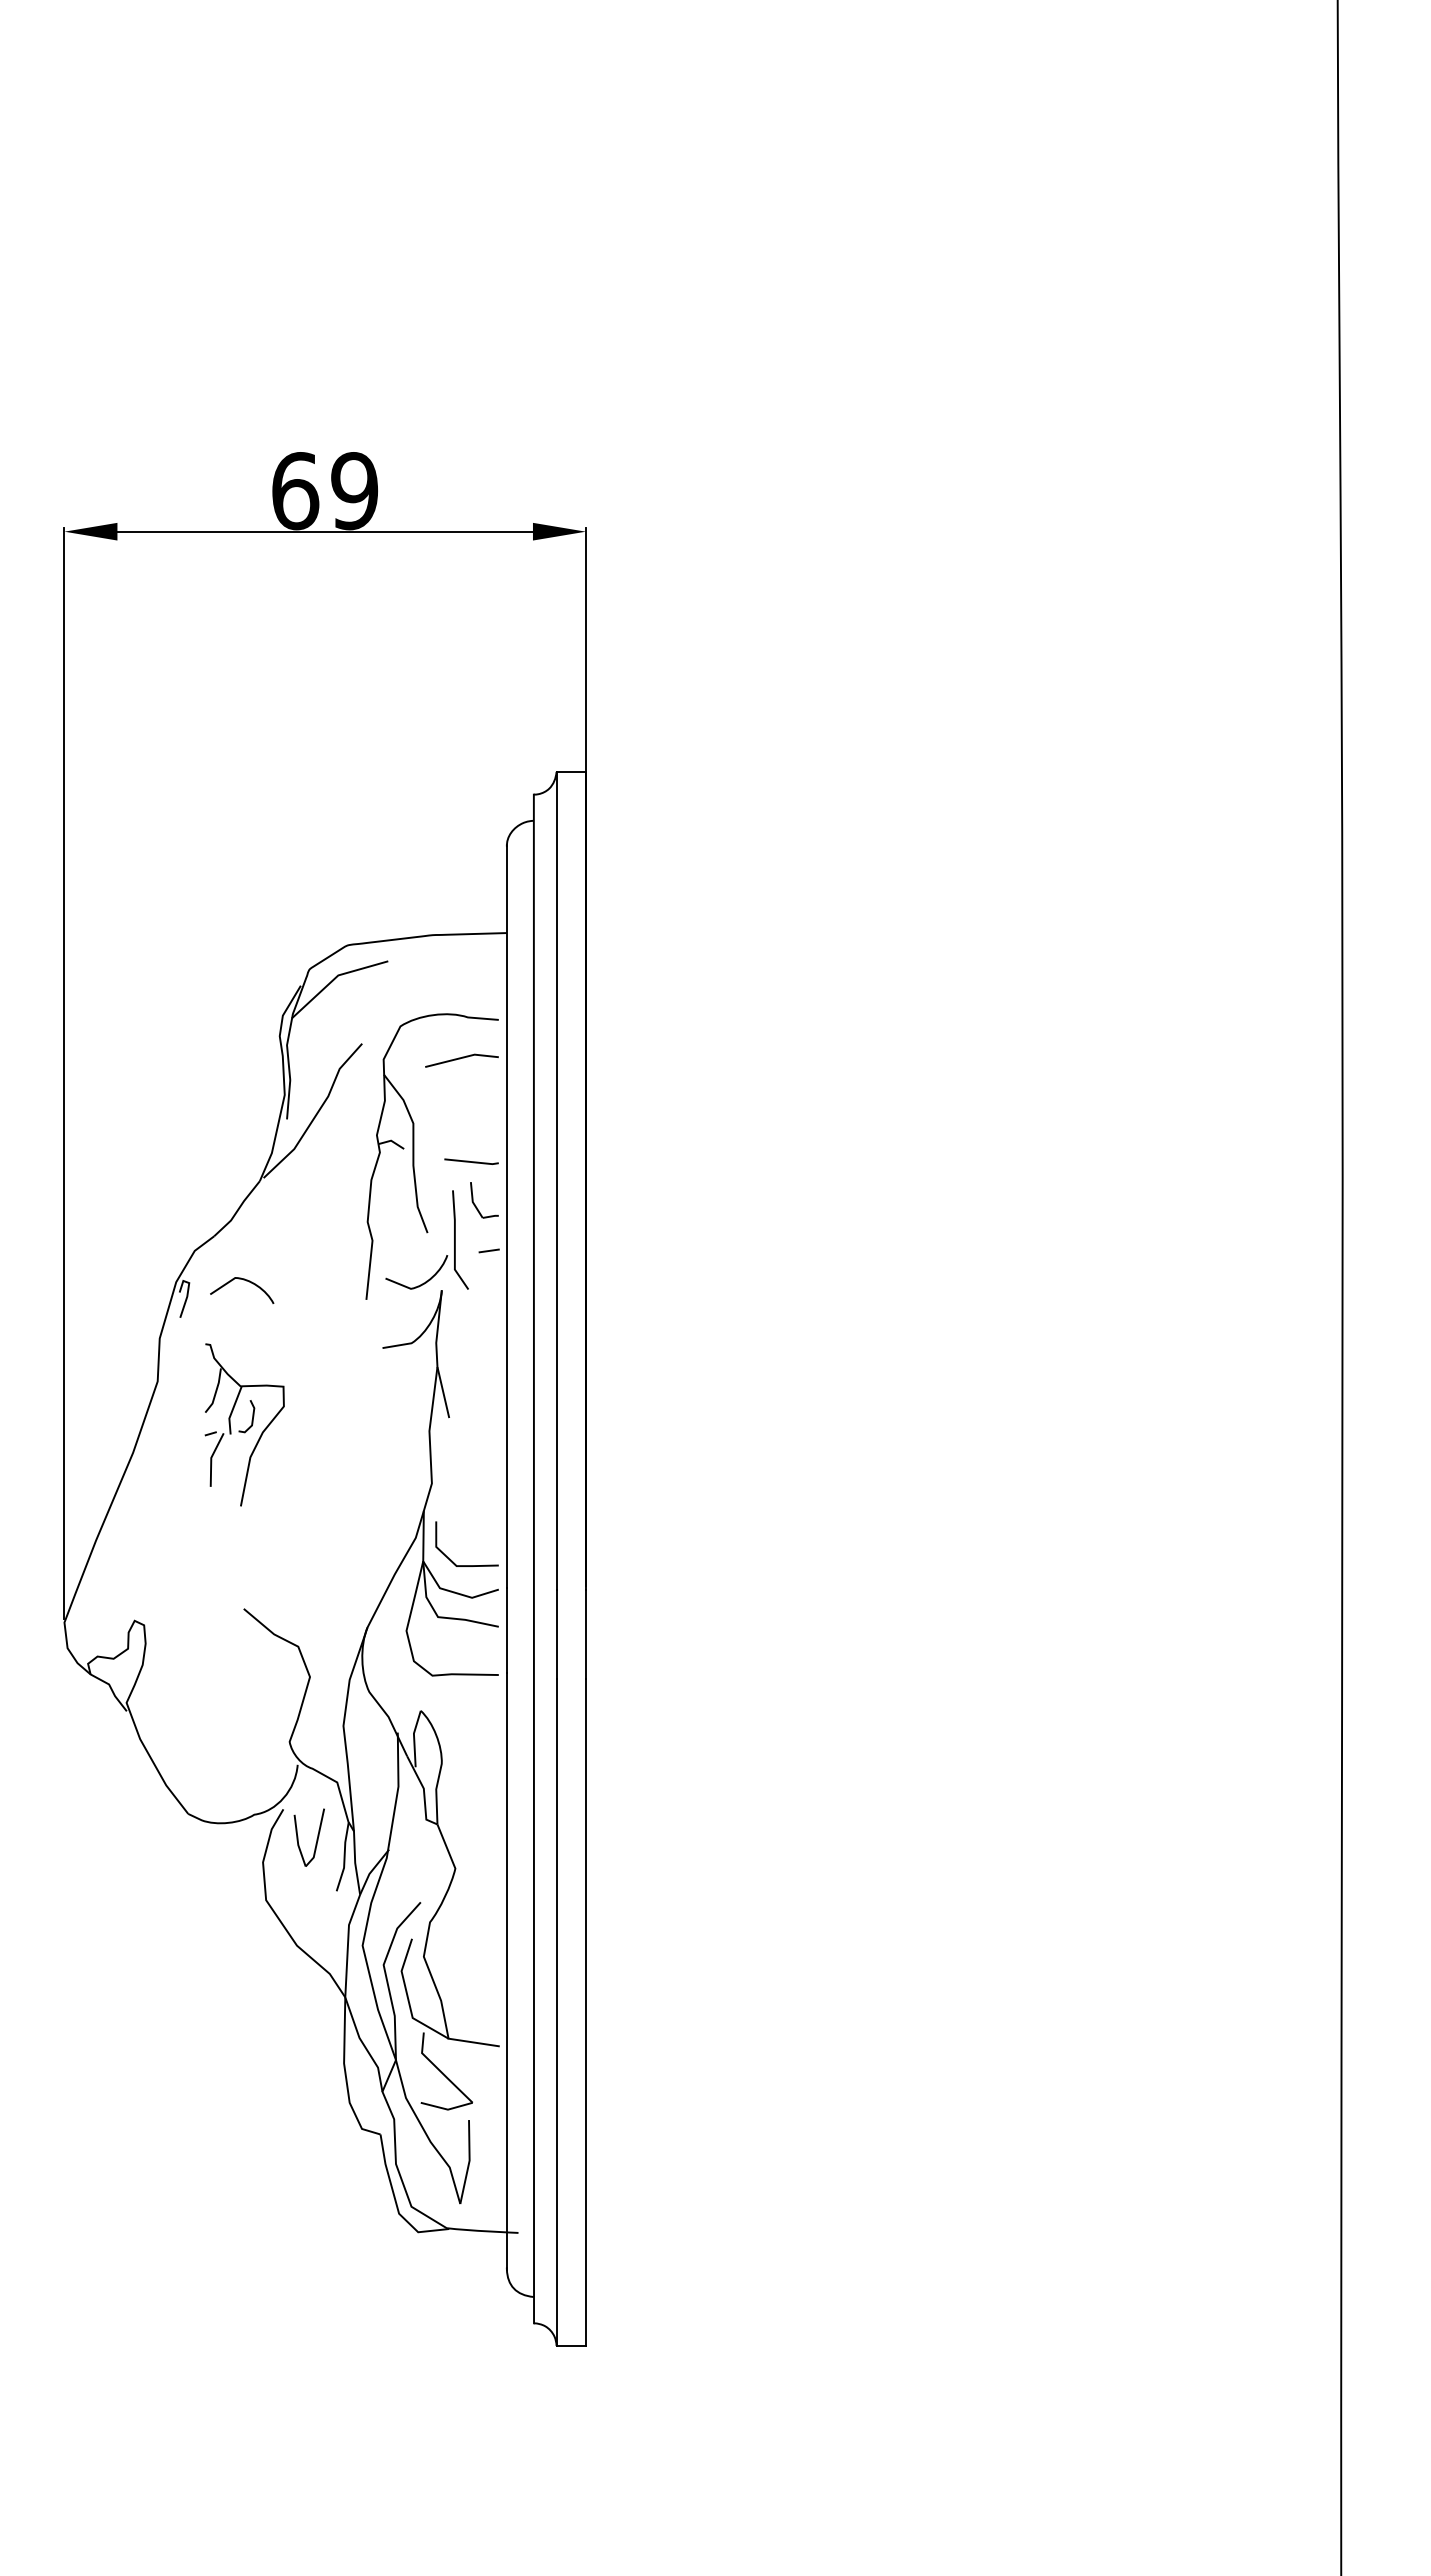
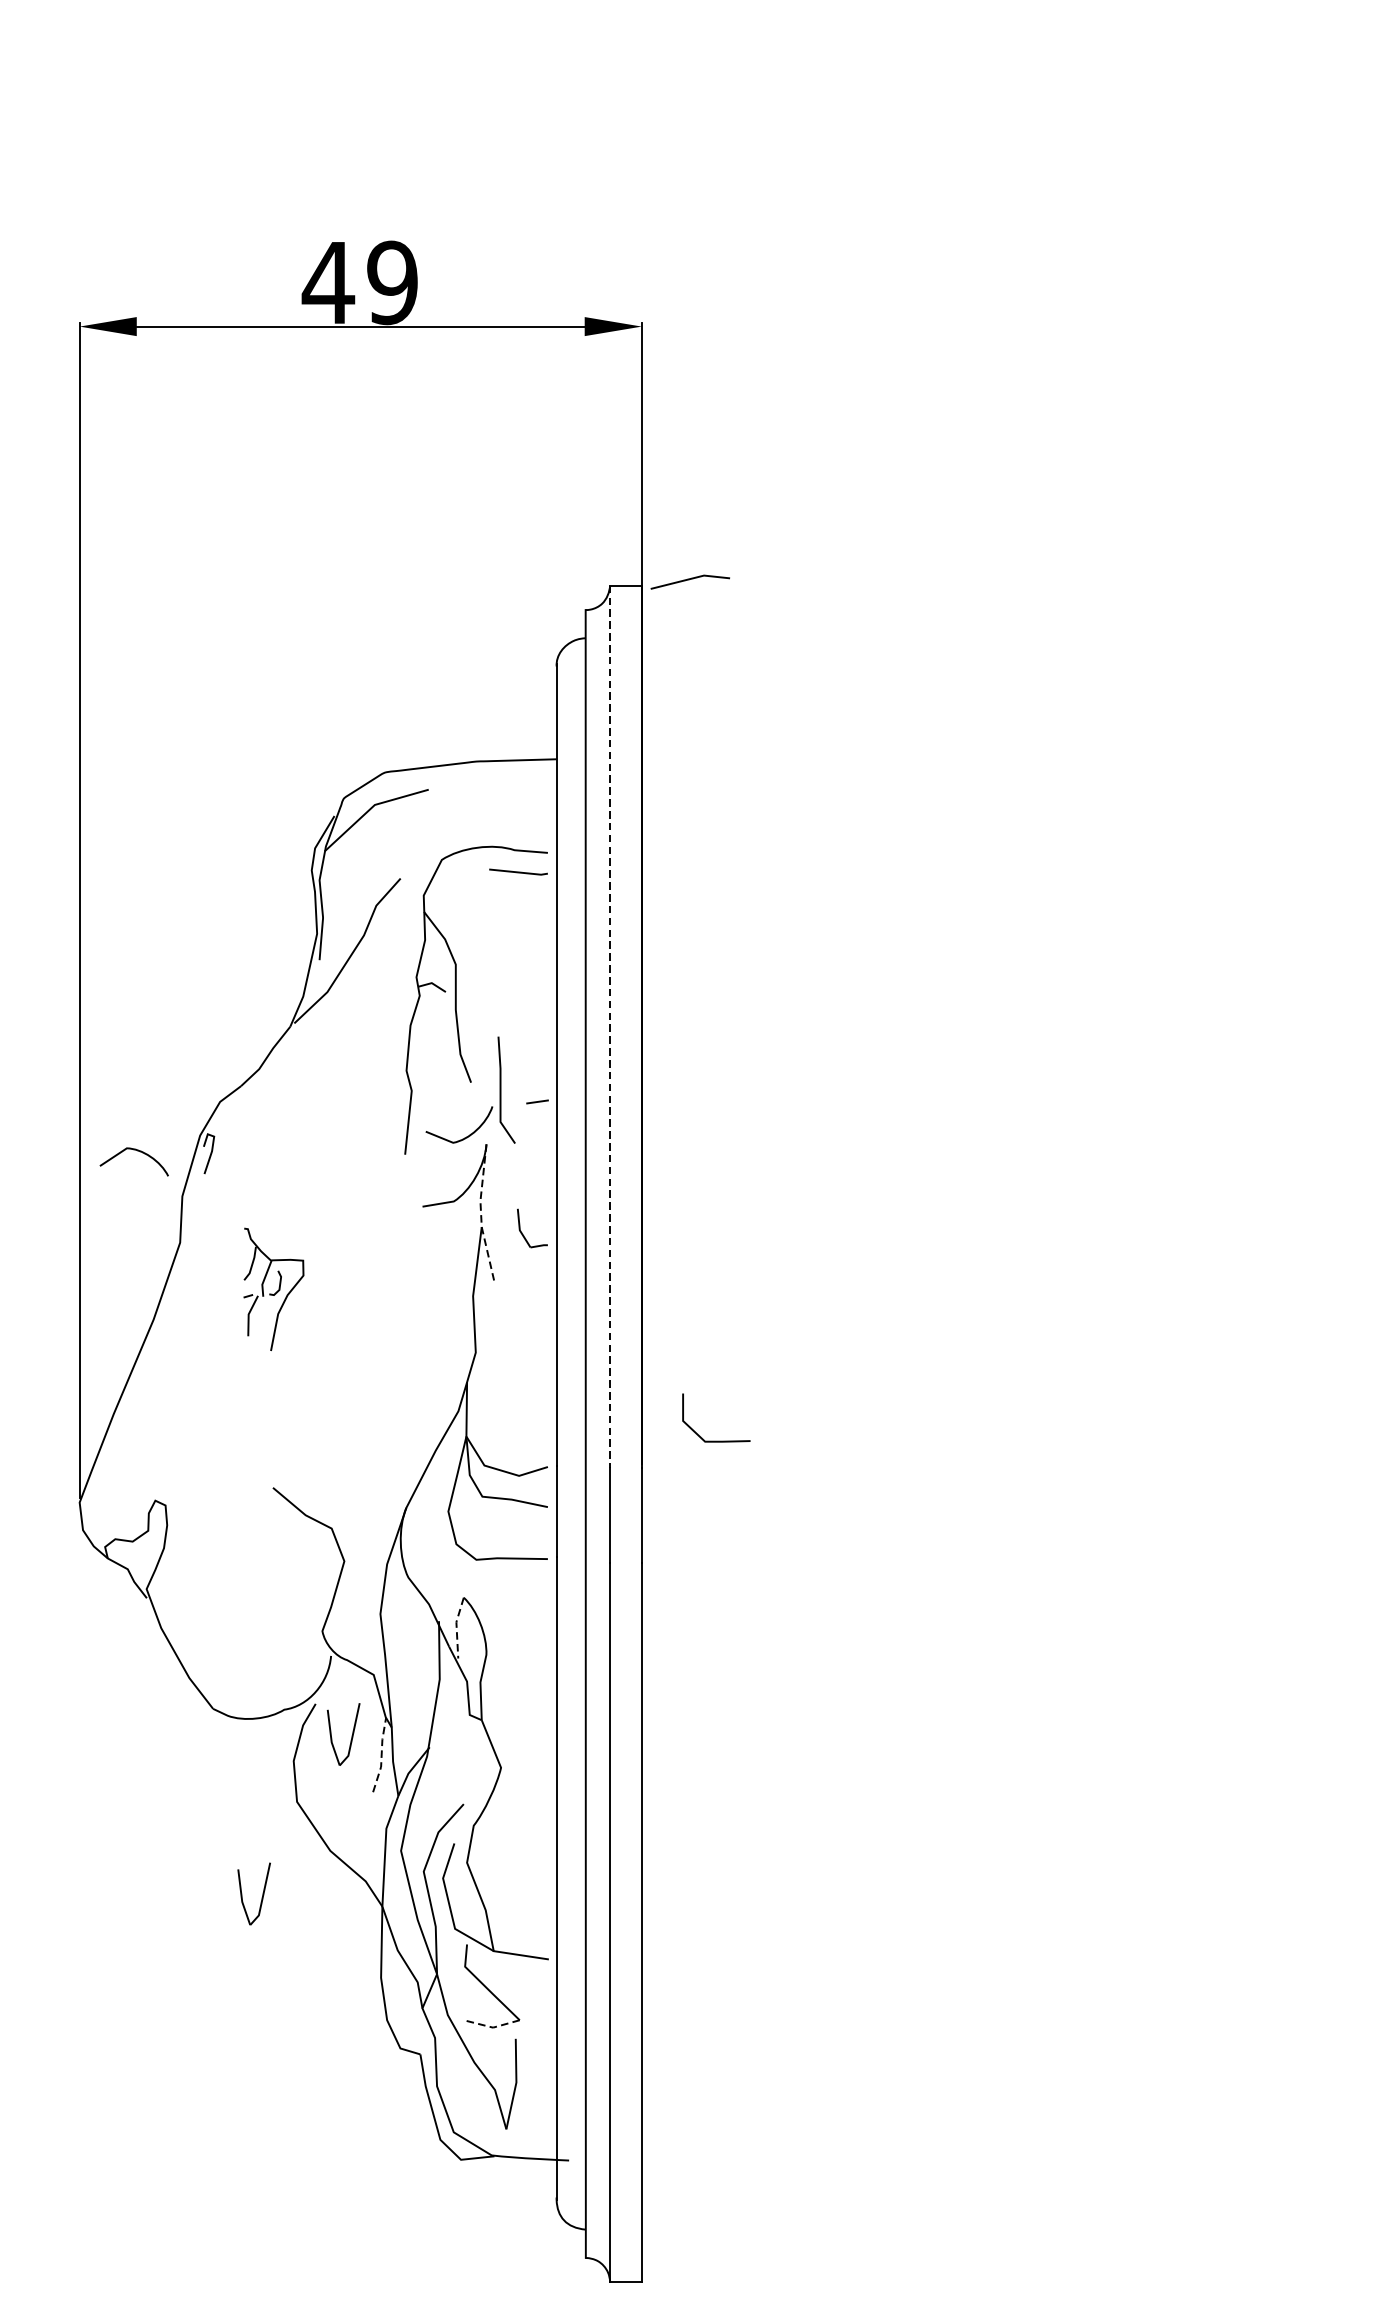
text: (294, 491) -> (327, 283), 69 -> 49
line: (460, 1059) -> (688, 580), moved
line: (471, 1161) -> (518, 871), moved
line: (556, 1181) -> (610, 1027), solid -> dashed
part: (476, 1205) -> (523, 1234), moved
curve: (246, 1281) -> (138, 1152), moved
line: (436, 1354) -> (480, 1213), solid -> dashed
part: (244, 1424) -> (273, 1289), size x0.7
line: (450, 1558) -> (698, 1433), moved
line: (414, 1738) -> (457, 1627), solid -> dashed
line: (344, 1857) -> (381, 1755), solid -> dashed
part: (233, 1986) -> (261, 1894), added
line: (447, 2109) -> (492, 2027), solid -> dashed

